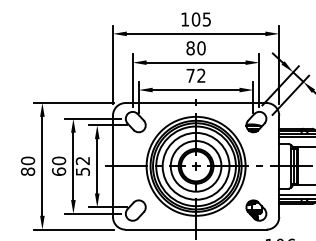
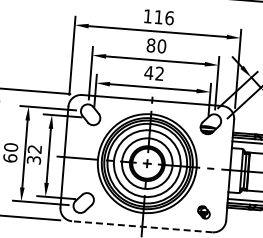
text: (201, 19) -> (164, 17), 105 -> 116
text: (190, 75) -> (148, 72), 72 -> 42
text: (82, 171) -> (33, 159), 52 -> 32
part: (256, 210) -> (204, 212), size x0.6
line: (195, 229) -> (141, 226), solid -> dashed

